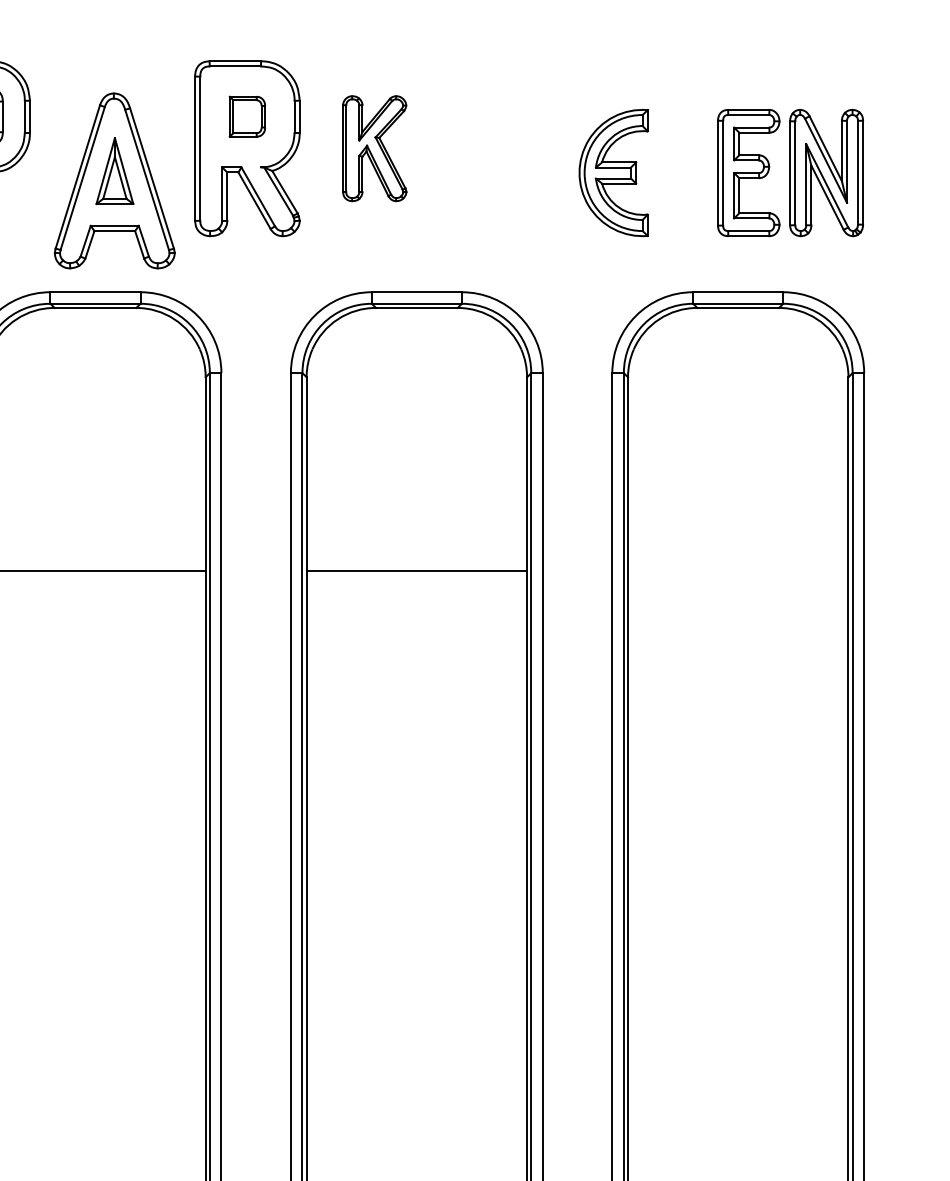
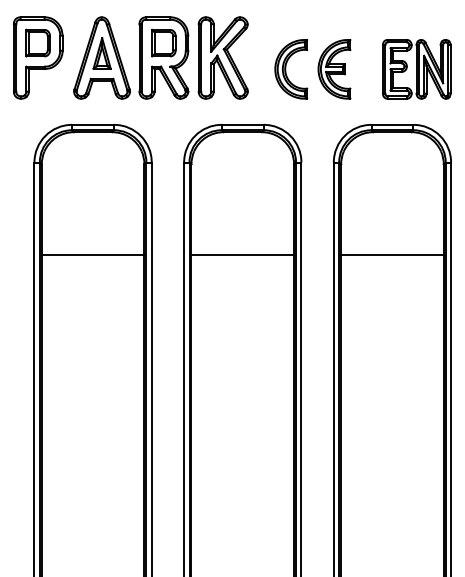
part: (246, 115) -> (163, 42), size x1.43
part: (373, 147) -> (222, 57), size x1.67
part: (521, 173) -> (291, 69), added
part: (113, 179) -> (101, 57), moved
line: (738, 570) -> (392, 254), added

